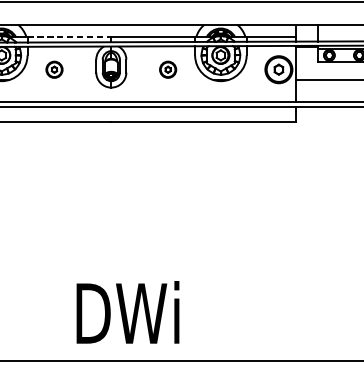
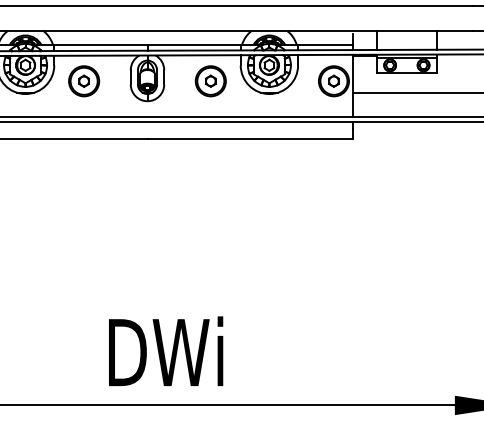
line: (69, 37) -> (100, 45), dashed -> solid
part: (54, 69) -> (84, 81), size x1.67
part: (167, 69) -> (210, 81), size x1.67

